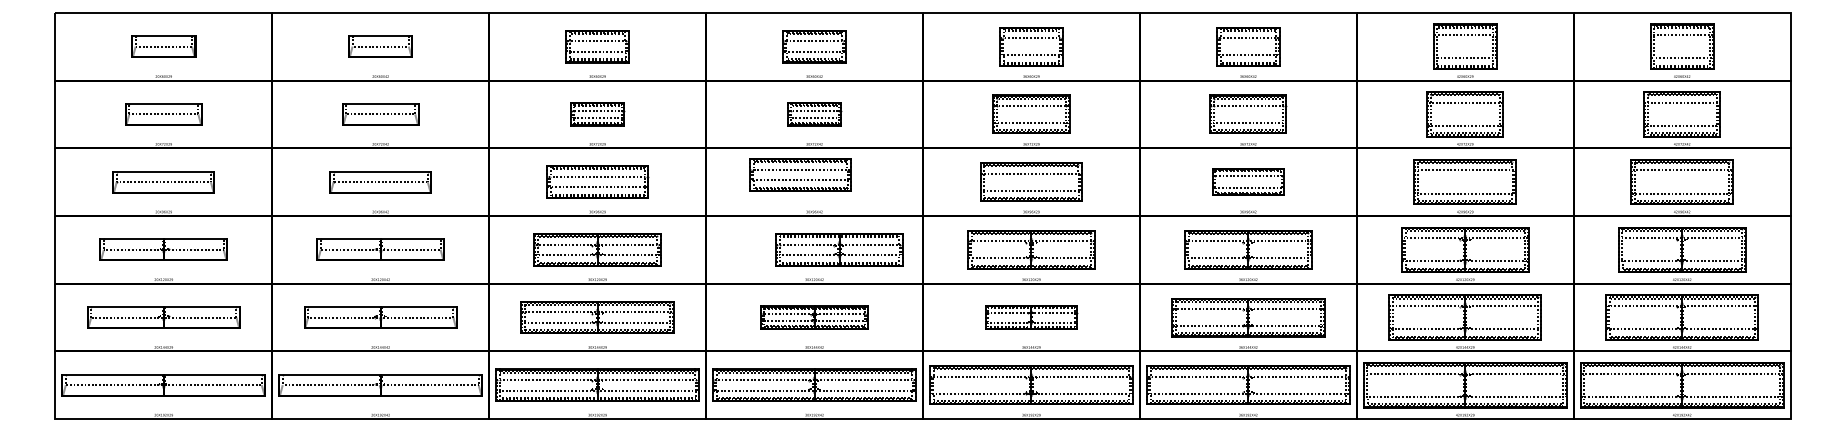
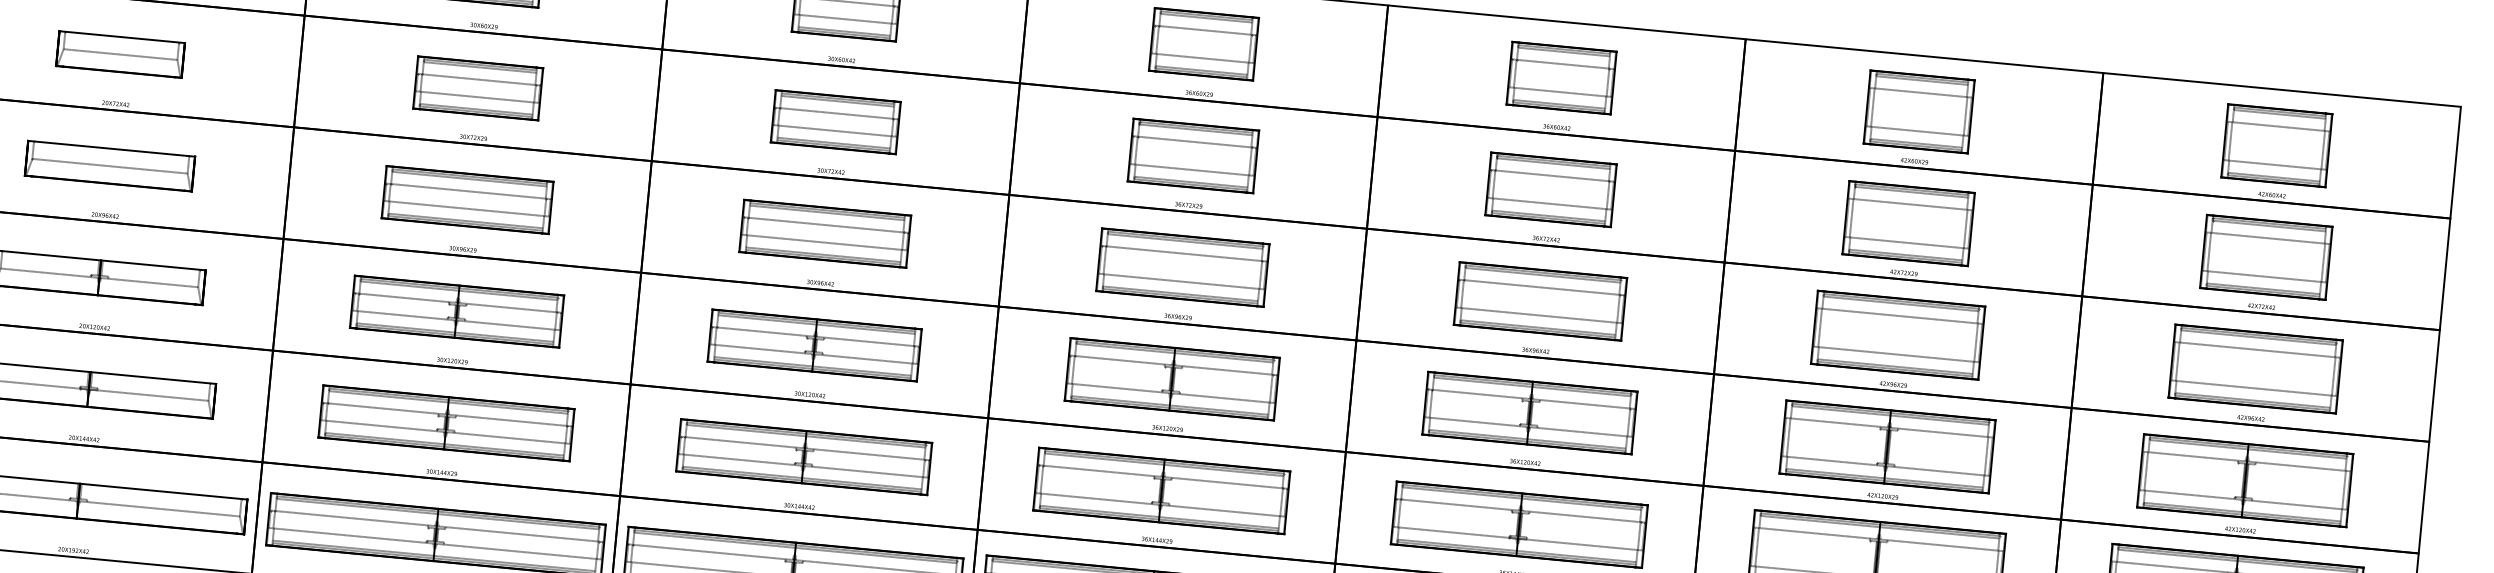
part: (597, 114) -> (477, 88), size x1.43
part: (814, 114) -> (835, 122), size x1.43
part: (800, 174) -> (825, 232), moved
part: (1248, 181) -> (1540, 300), size x1.43
part: (839, 249) -> (814, 344), moved
part: (814, 317) -> (804, 457), size x1.43
part: (1031, 317) -> (1161, 490), size x1.67

